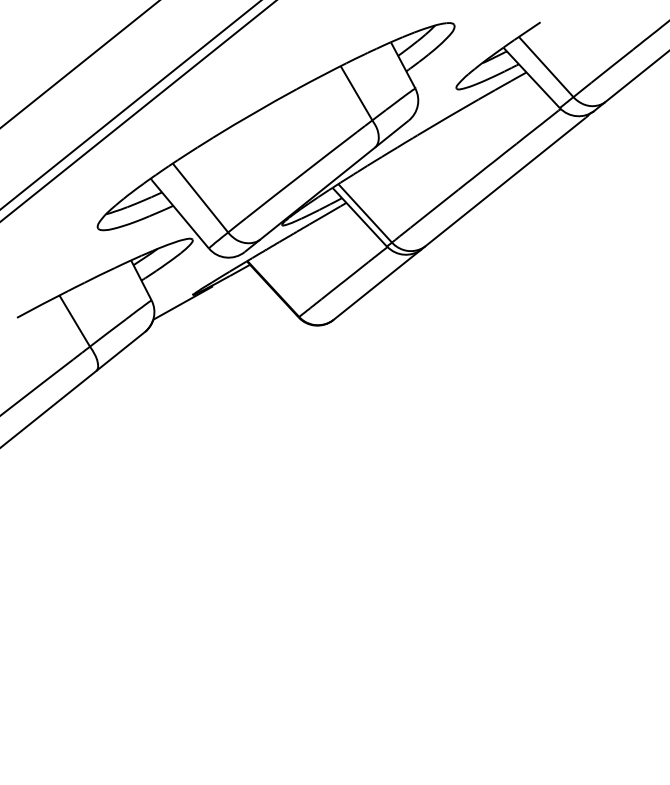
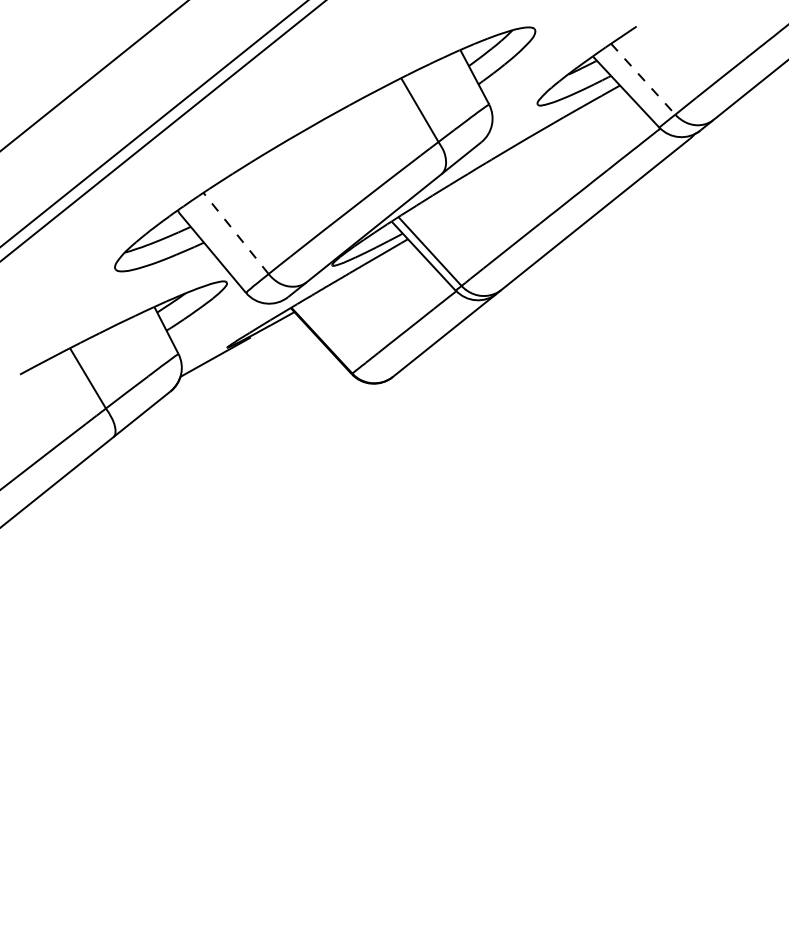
line: (546, 67) -> (643, 79), solid -> dashed
line: (199, 198) -> (235, 233), solid -> dashed

